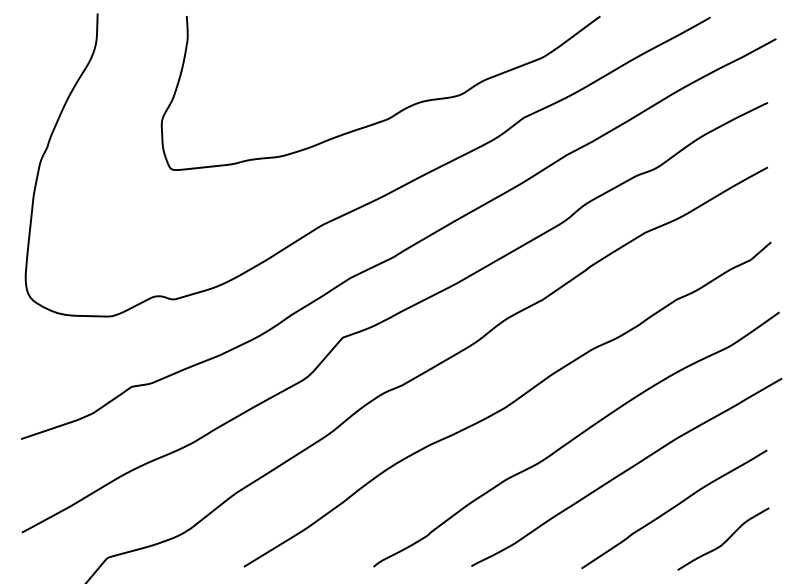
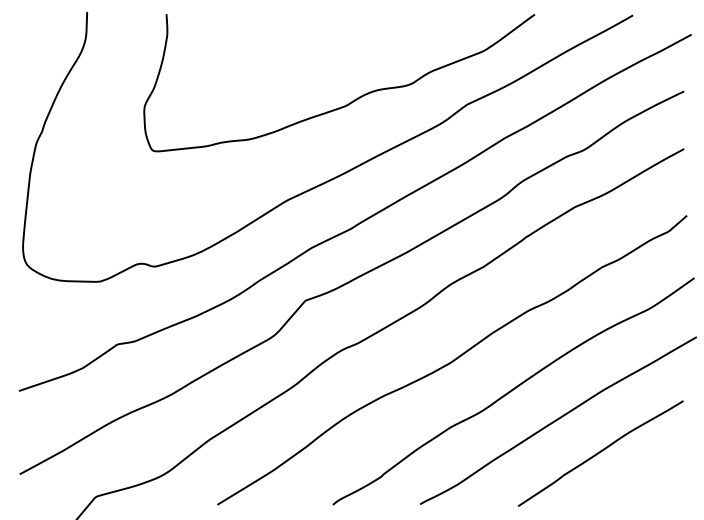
curve: (725, 540) -> (646, 481), removed

